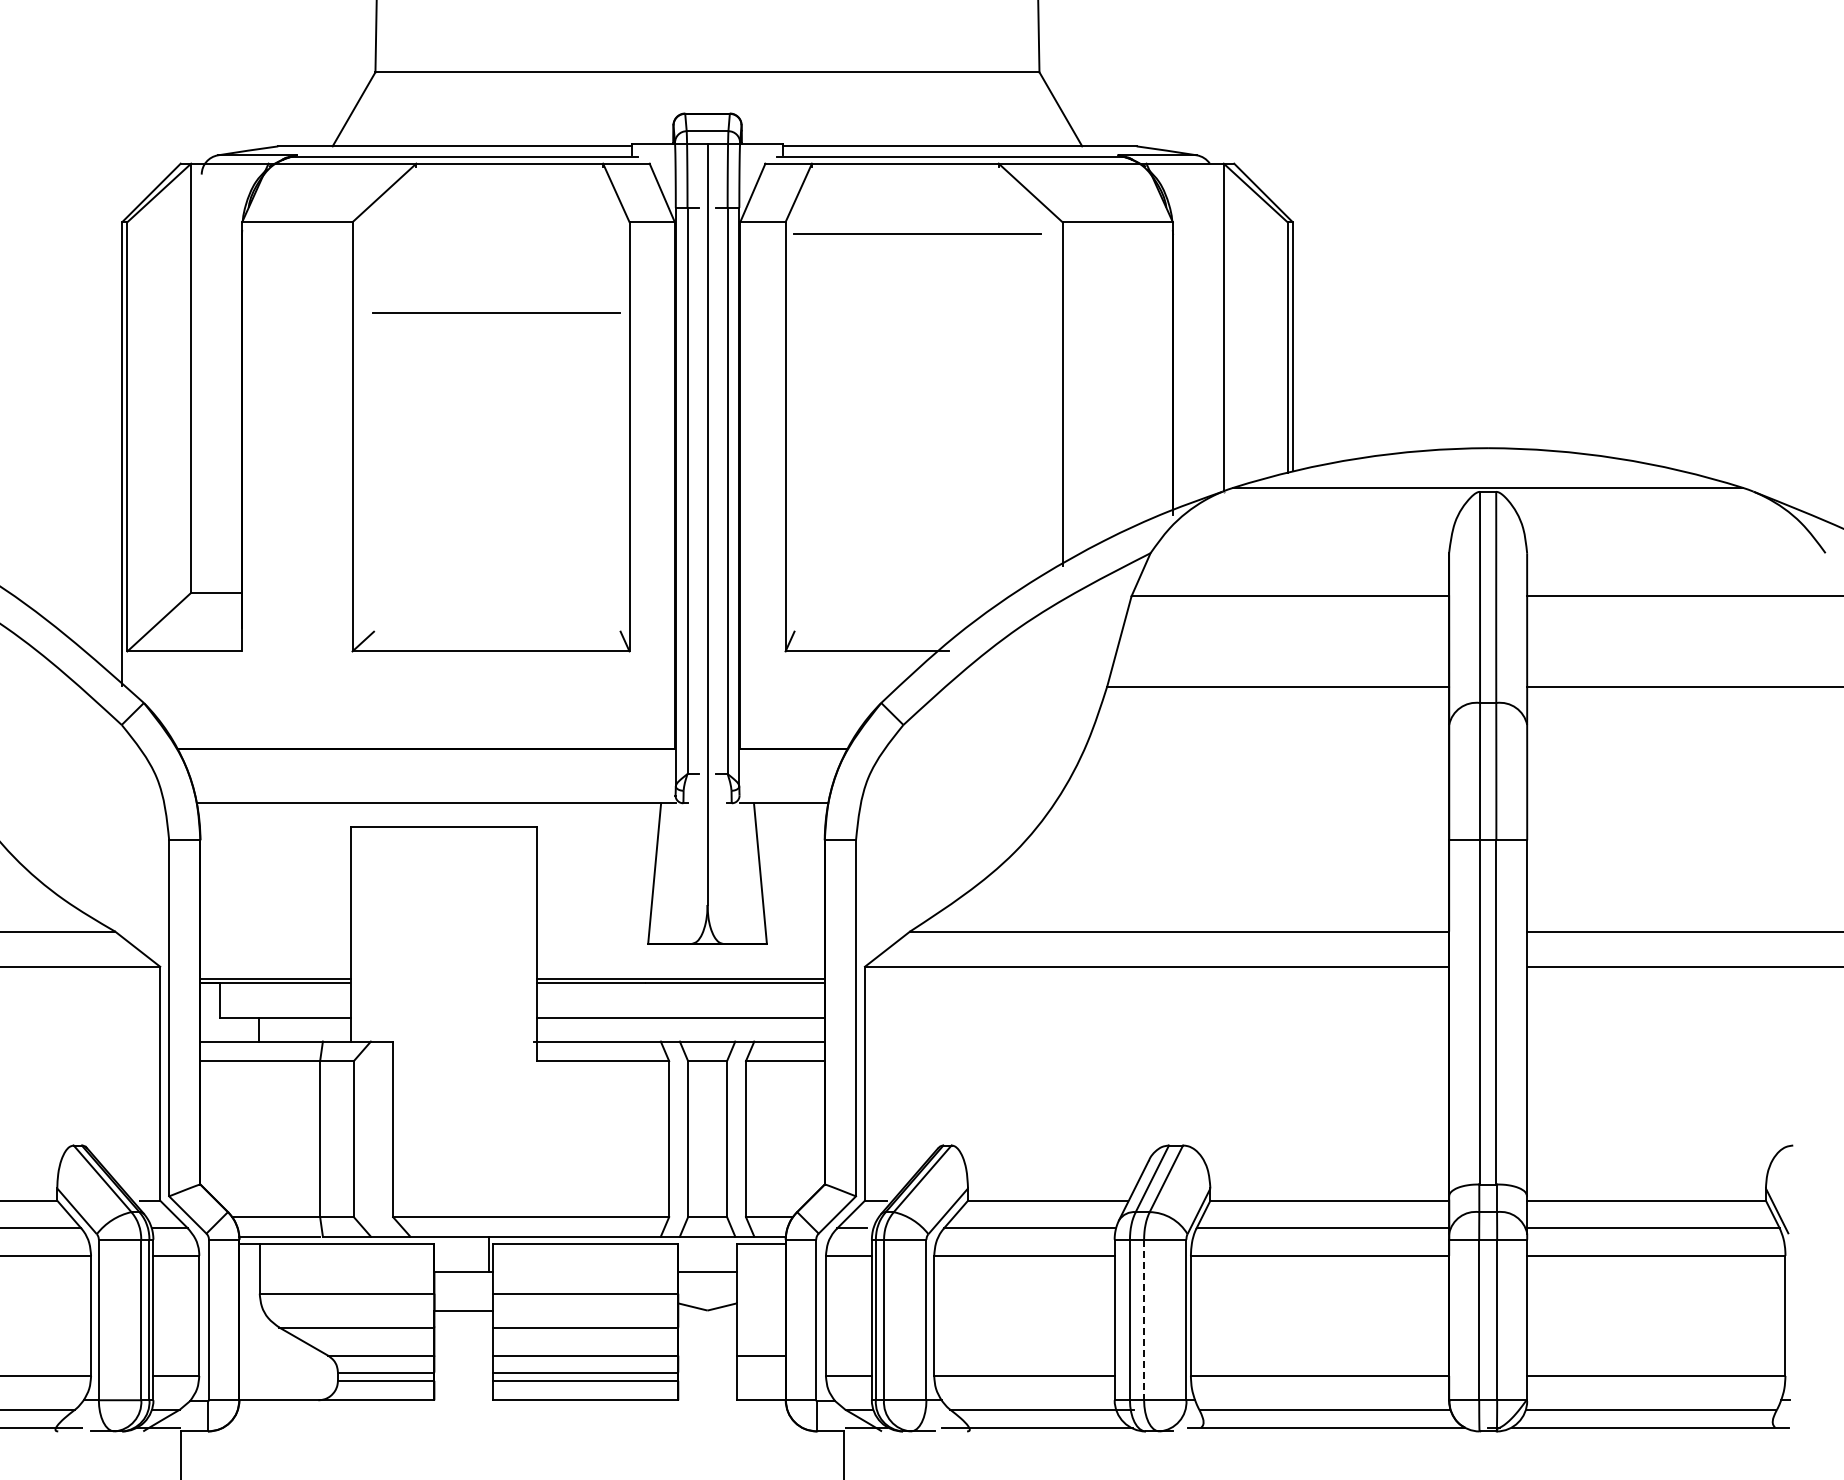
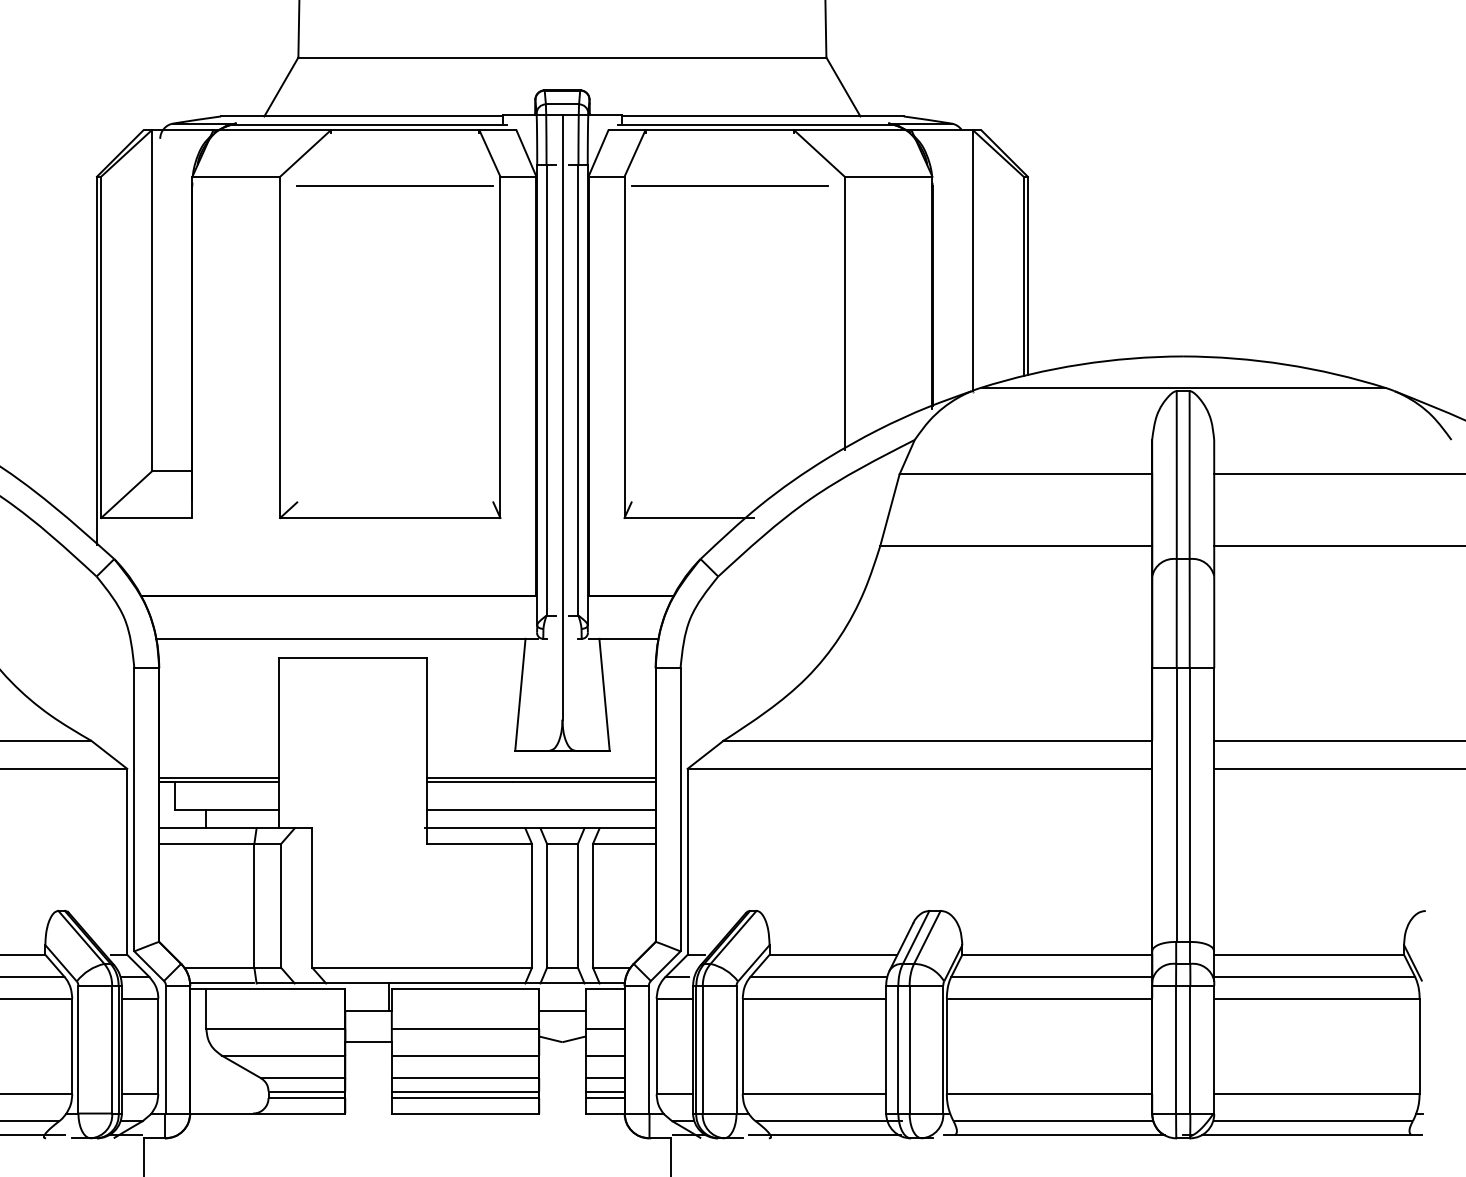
line: (496, 312) -> (395, 185), moved
line: (760, 1293) -> (604, 1028), added
line: (1144, 1320) -> (909, 1050), dashed -> solid
line: (760, 1327) -> (604, 1055), added
line: (760, 1372) -> (604, 1091), added
line: (760, 1380) -> (604, 1097), added

